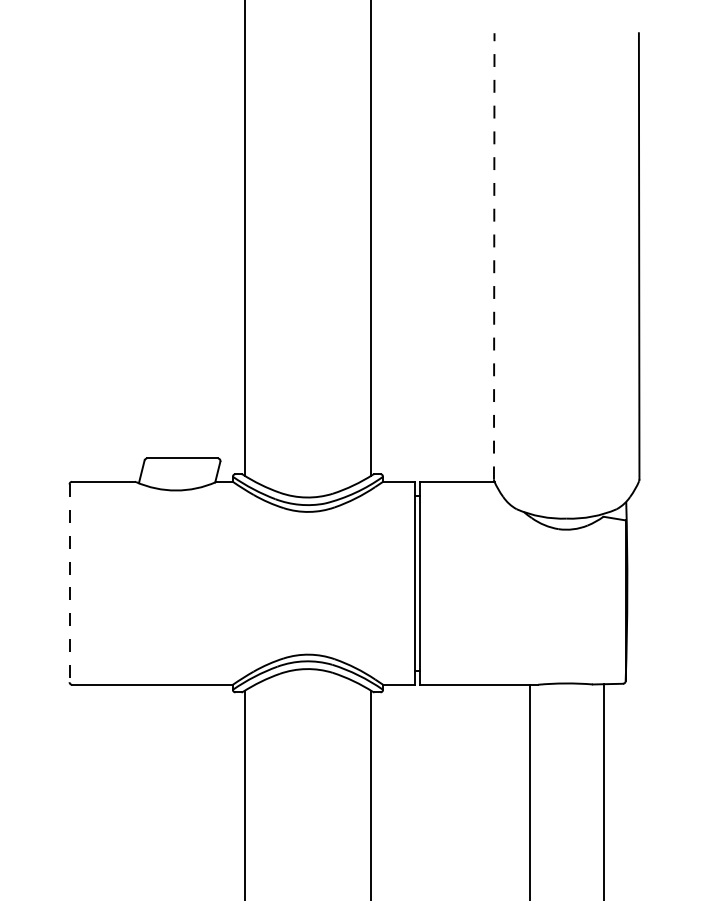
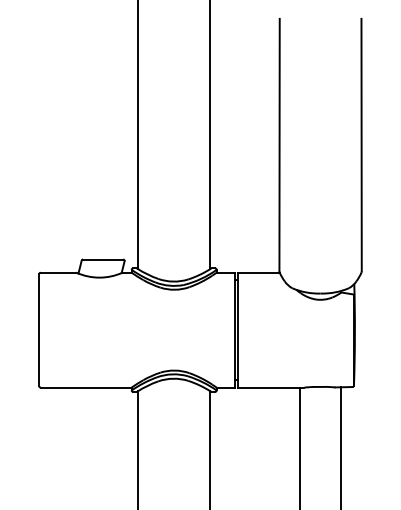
line: (494, 255) -> (279, 144), dashed -> solid
line: (70, 583) -> (39, 330), dashed -> solid

